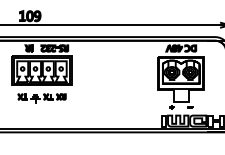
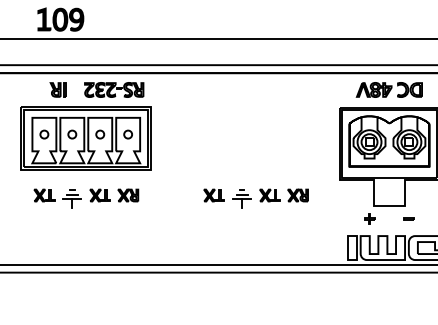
part: (119, 98) -> (255, 198), added

